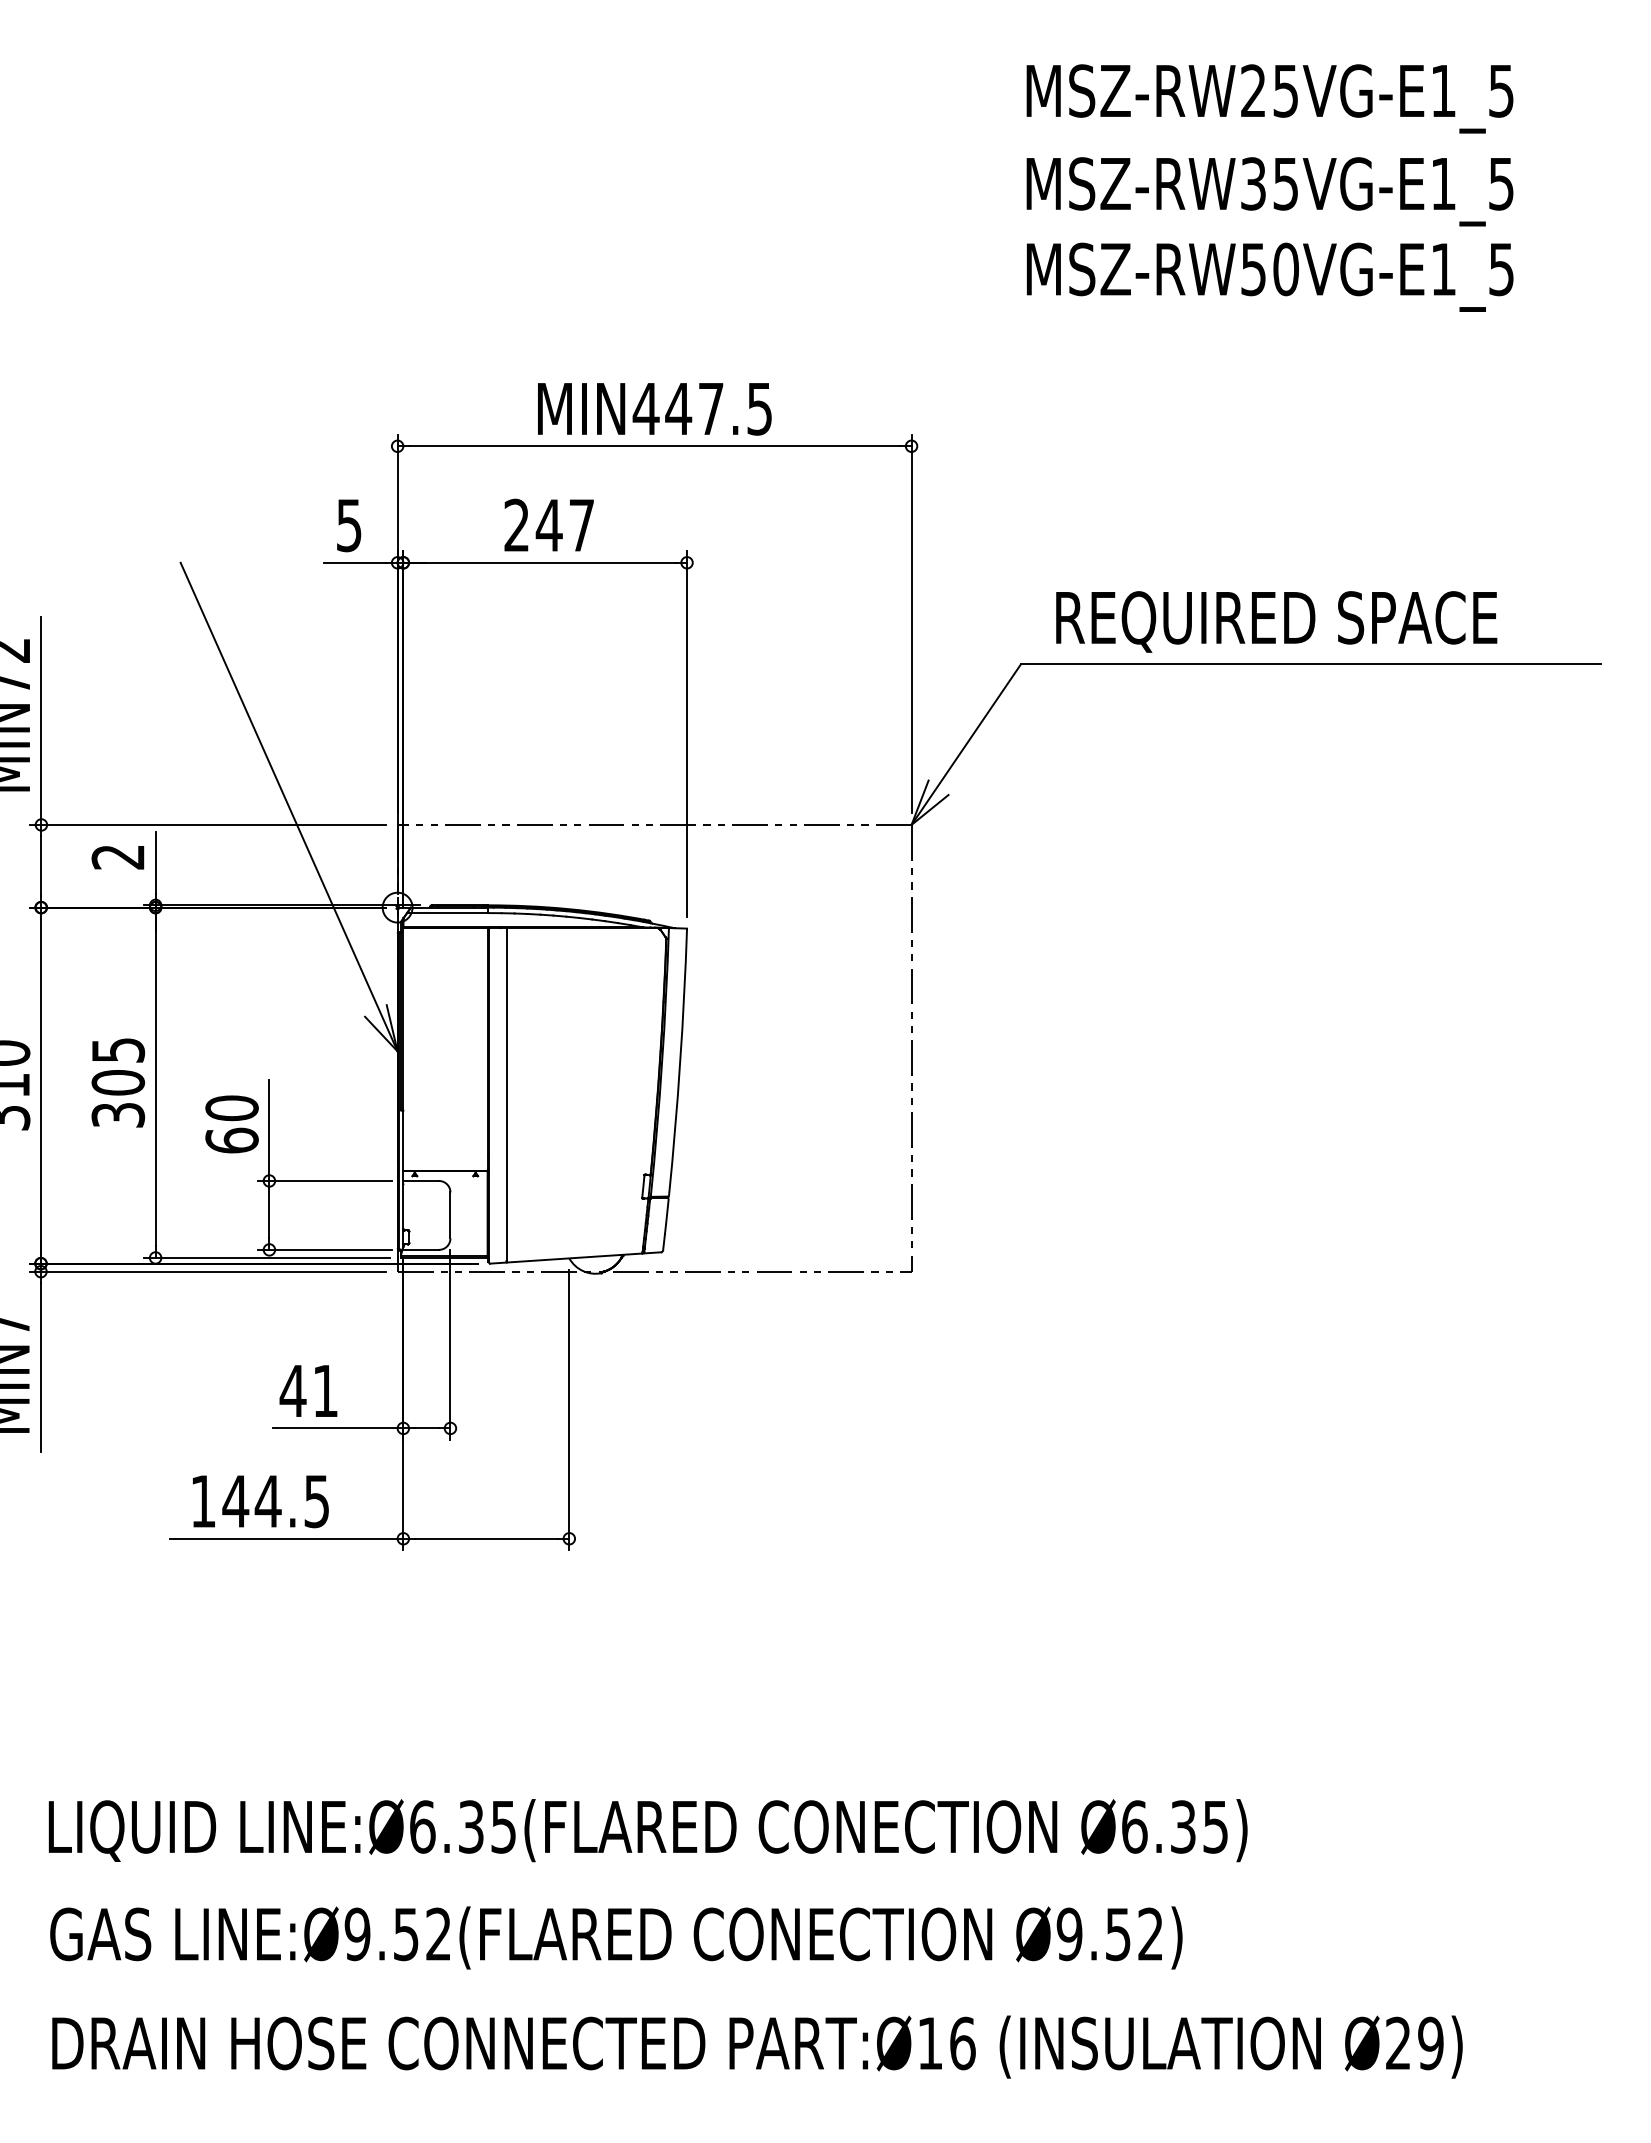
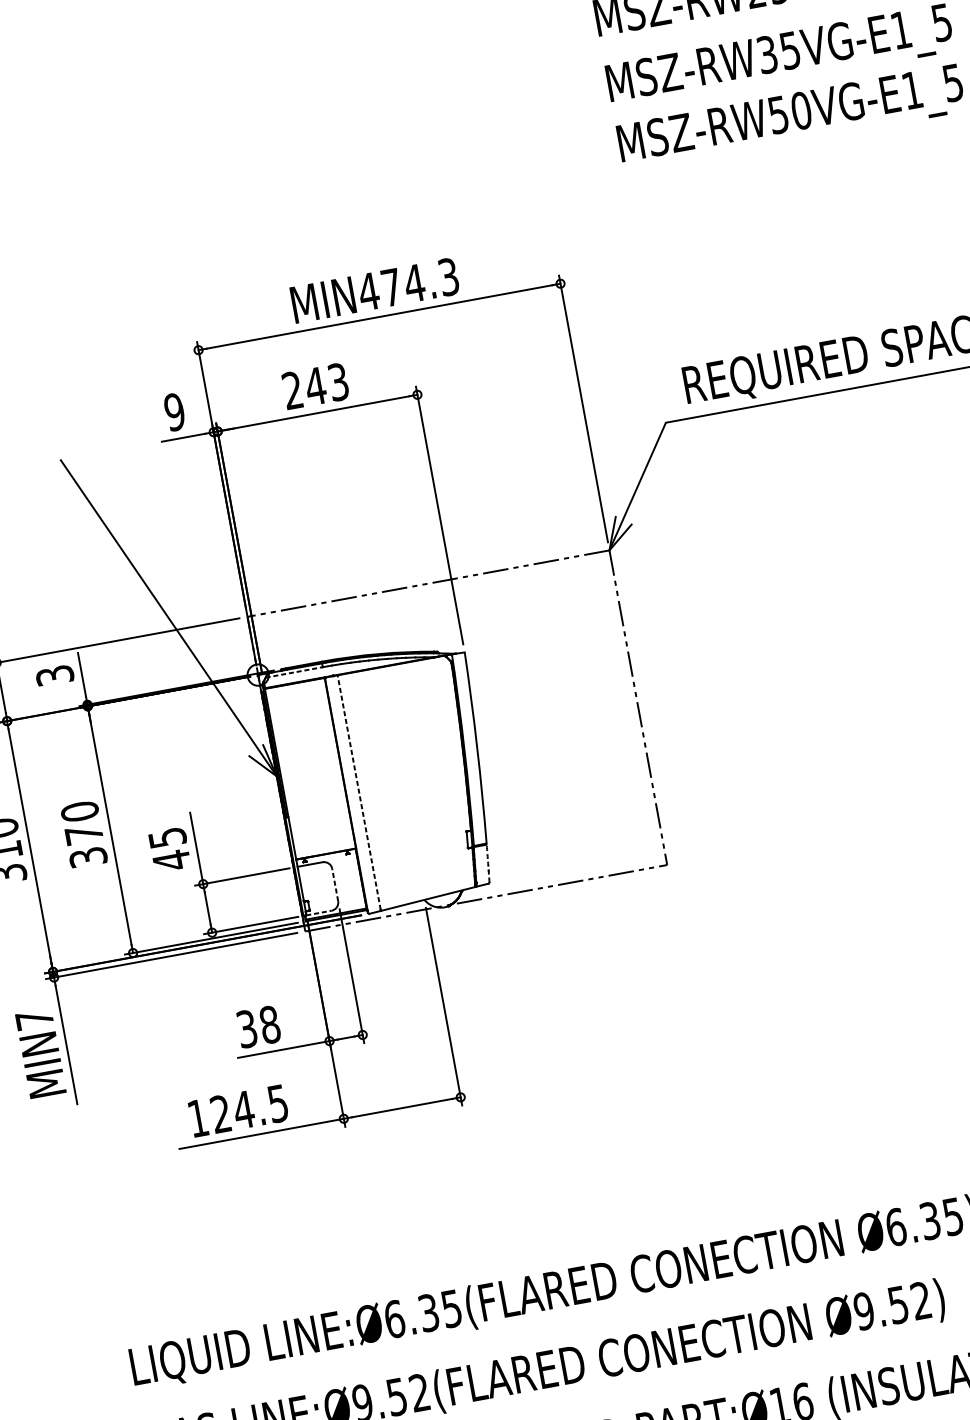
text: (718, 408) -> (419, 282), MIN447.5 -> MIN474.3
text: (348, 524) -> (174, 411), 5 -> 9
text: (581, 525) -> (338, 382), 247 -> 243
text: (118, 857) -> (55, 675), 2 -> 3
line: (447, 913) -> (294, 672), solid -> dashed
text: (118, 1066) -> (82, 823), 305 -> 370
line: (506, 1093) -> (358, 791), solid -> dashed
text: (231, 1124) -> (169, 849), 60 -> 45
line: (450, 1215) -> (335, 885), solid -> dashed
arc: (665, 1224) -> (487, 863), solid -> dashed
line: (421, 1249) -> (319, 912), solid -> dashed
text: (308, 1390) -> (257, 1026), 41 -> 38
text: (235, 1500) -> (220, 1113), 144.5 -> 124.5

